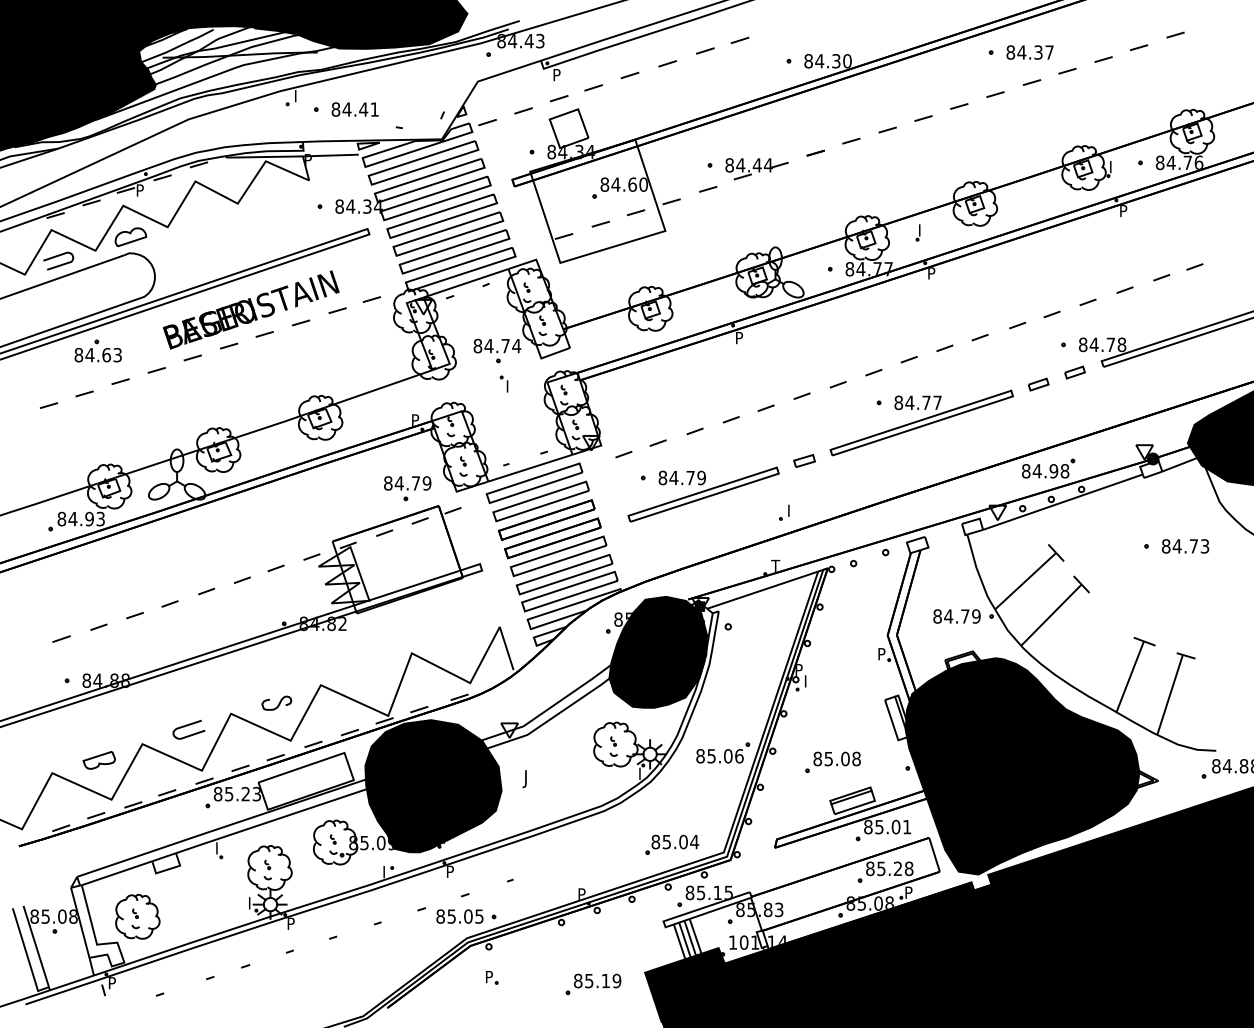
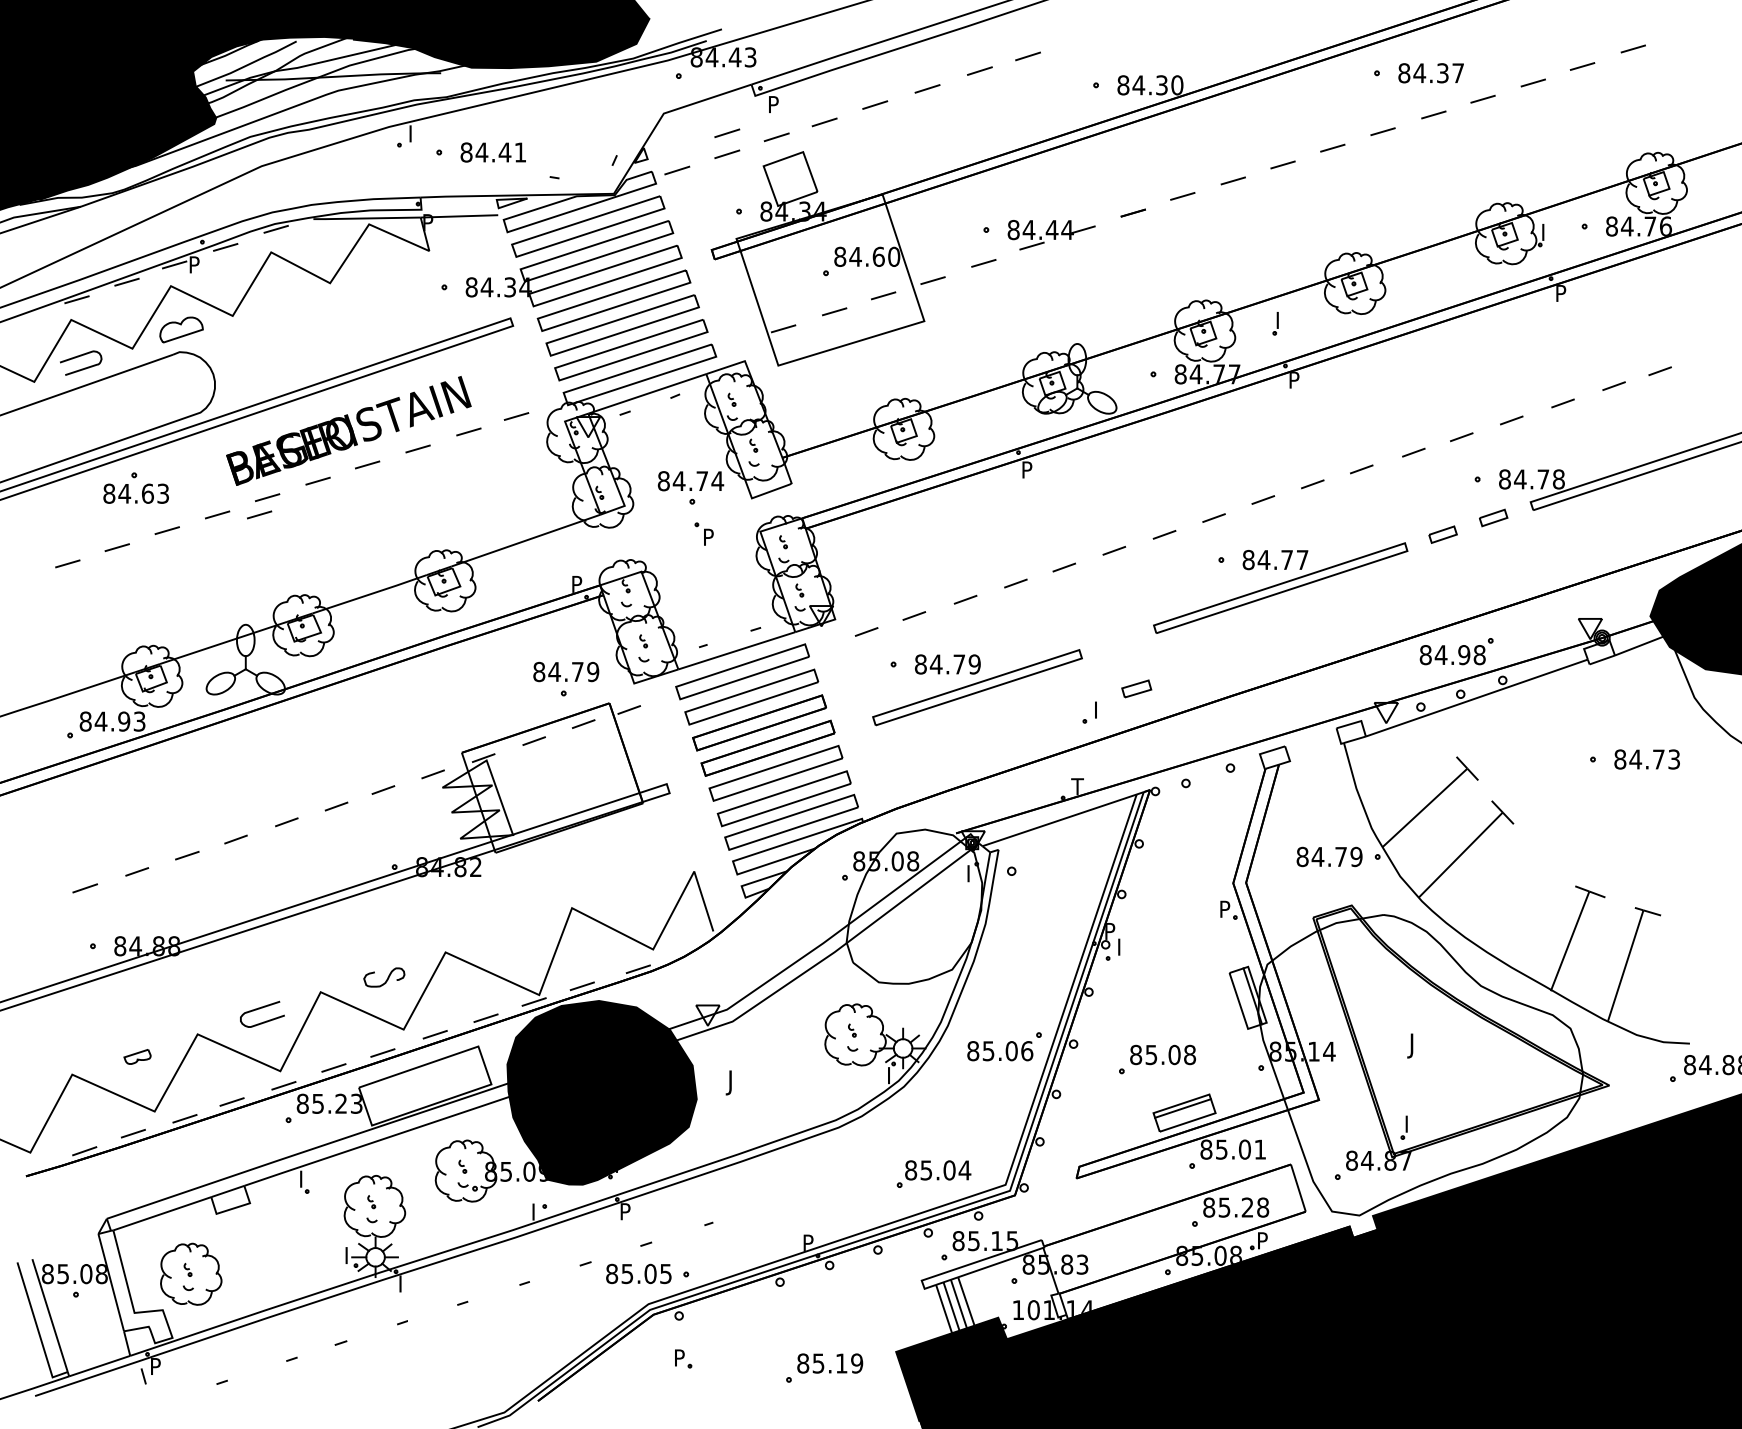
line: (523, 95) -> (727, 132), added
line: (186, 370) -> (259, 514), added
text: (510, 383) -> (709, 533), I -> P
part: (804, 460) -> (1136, 688), moved
fill: (658, 652) -> (914, 906), removed
part: (99, 760) -> (137, 1056), size x0.6
fill: (1022, 765) -> (1420, 1064), removed
text: (292, 921) -> (405, 1280), P -> I

